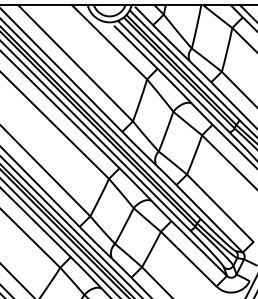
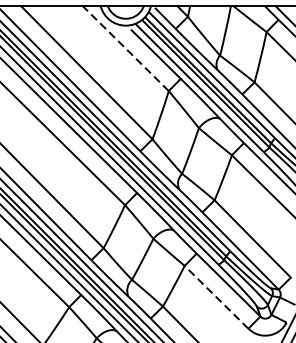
line: (109, 42) -> (125, 48), solid -> dashed
line: (188, 259) -> (216, 297), solid -> dashed

